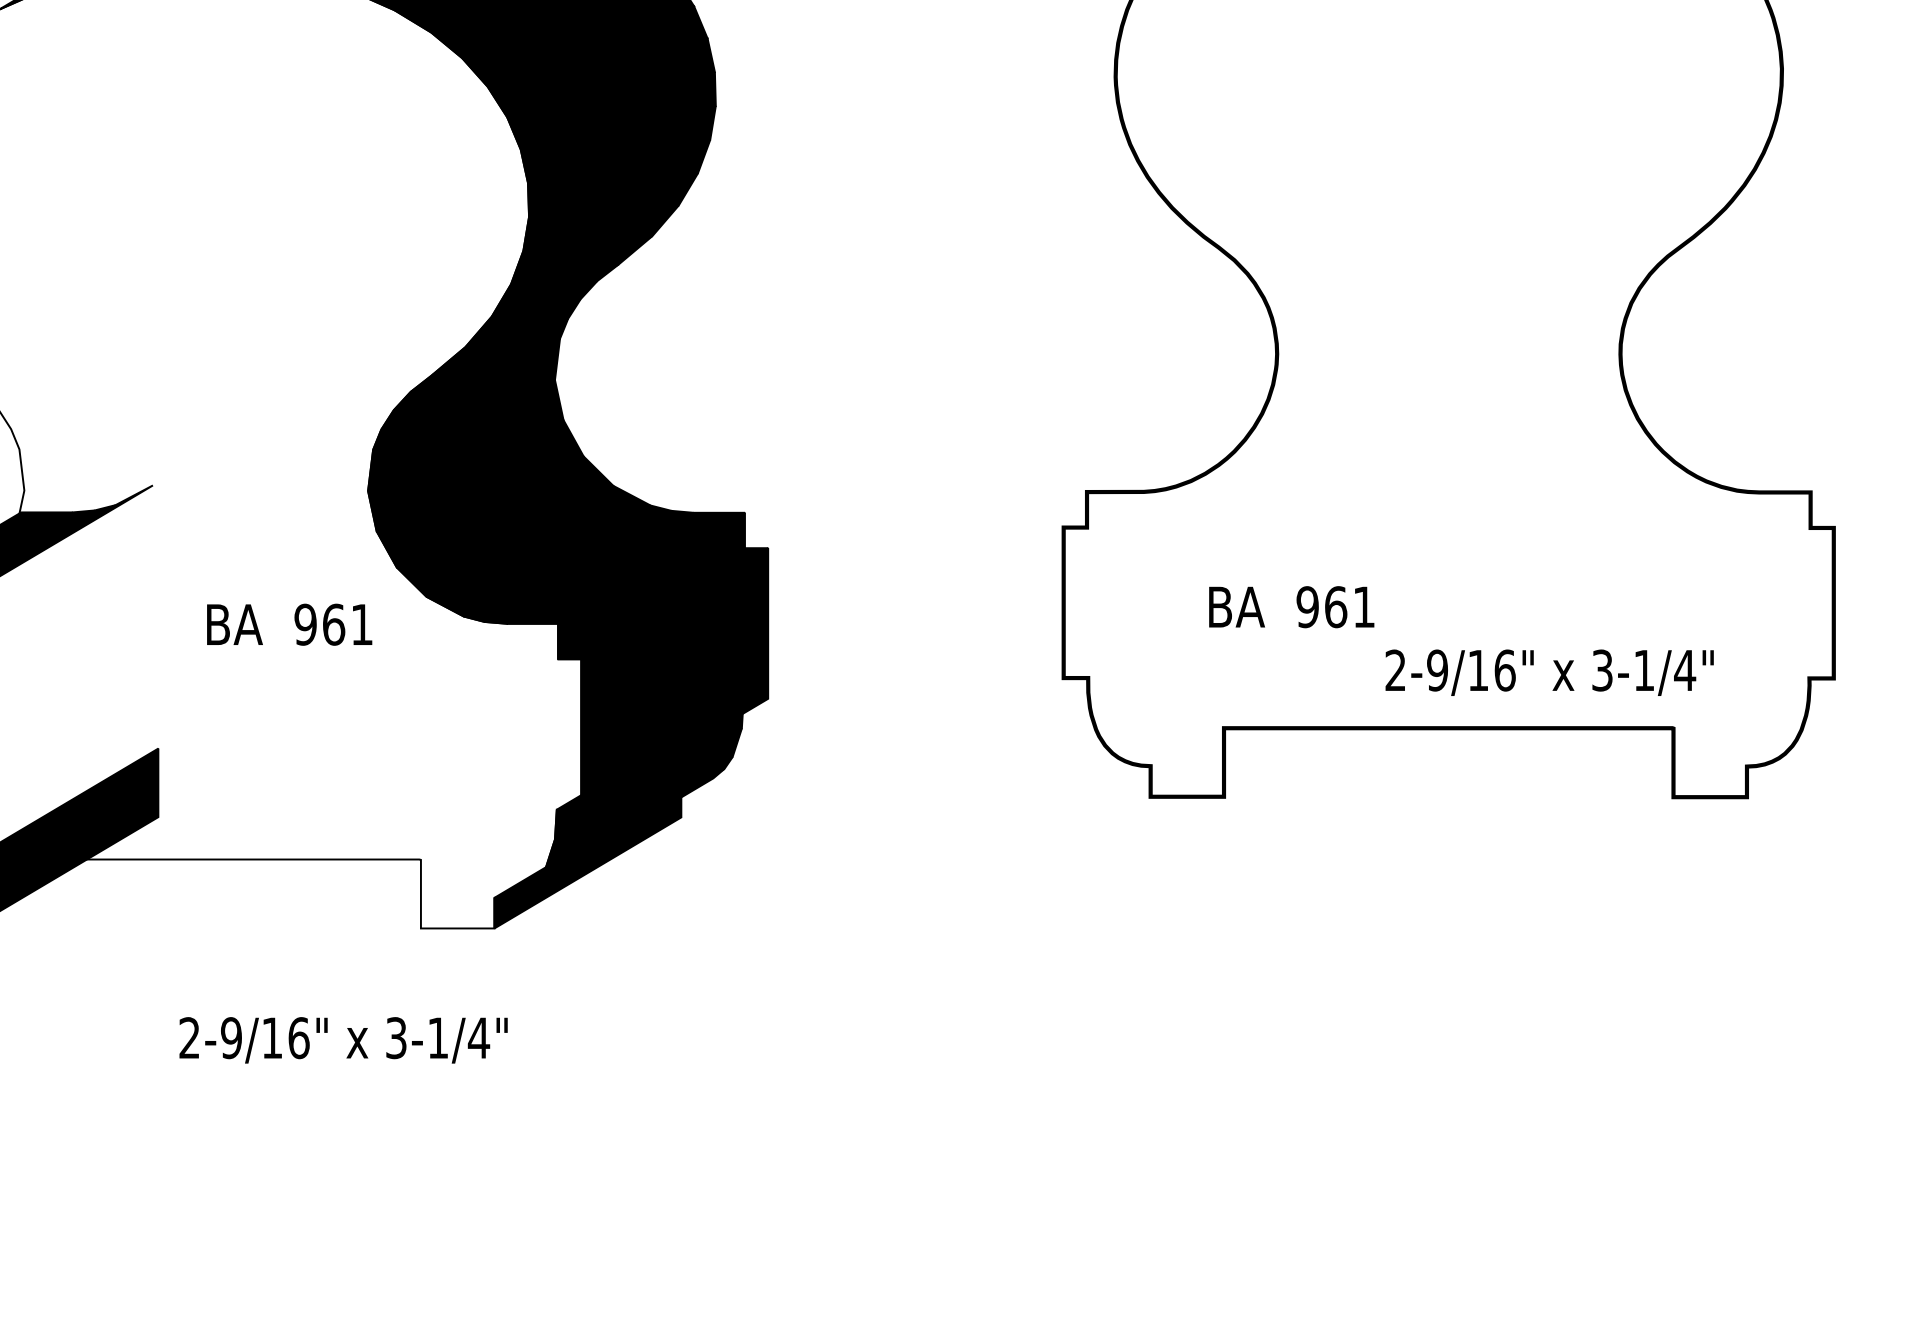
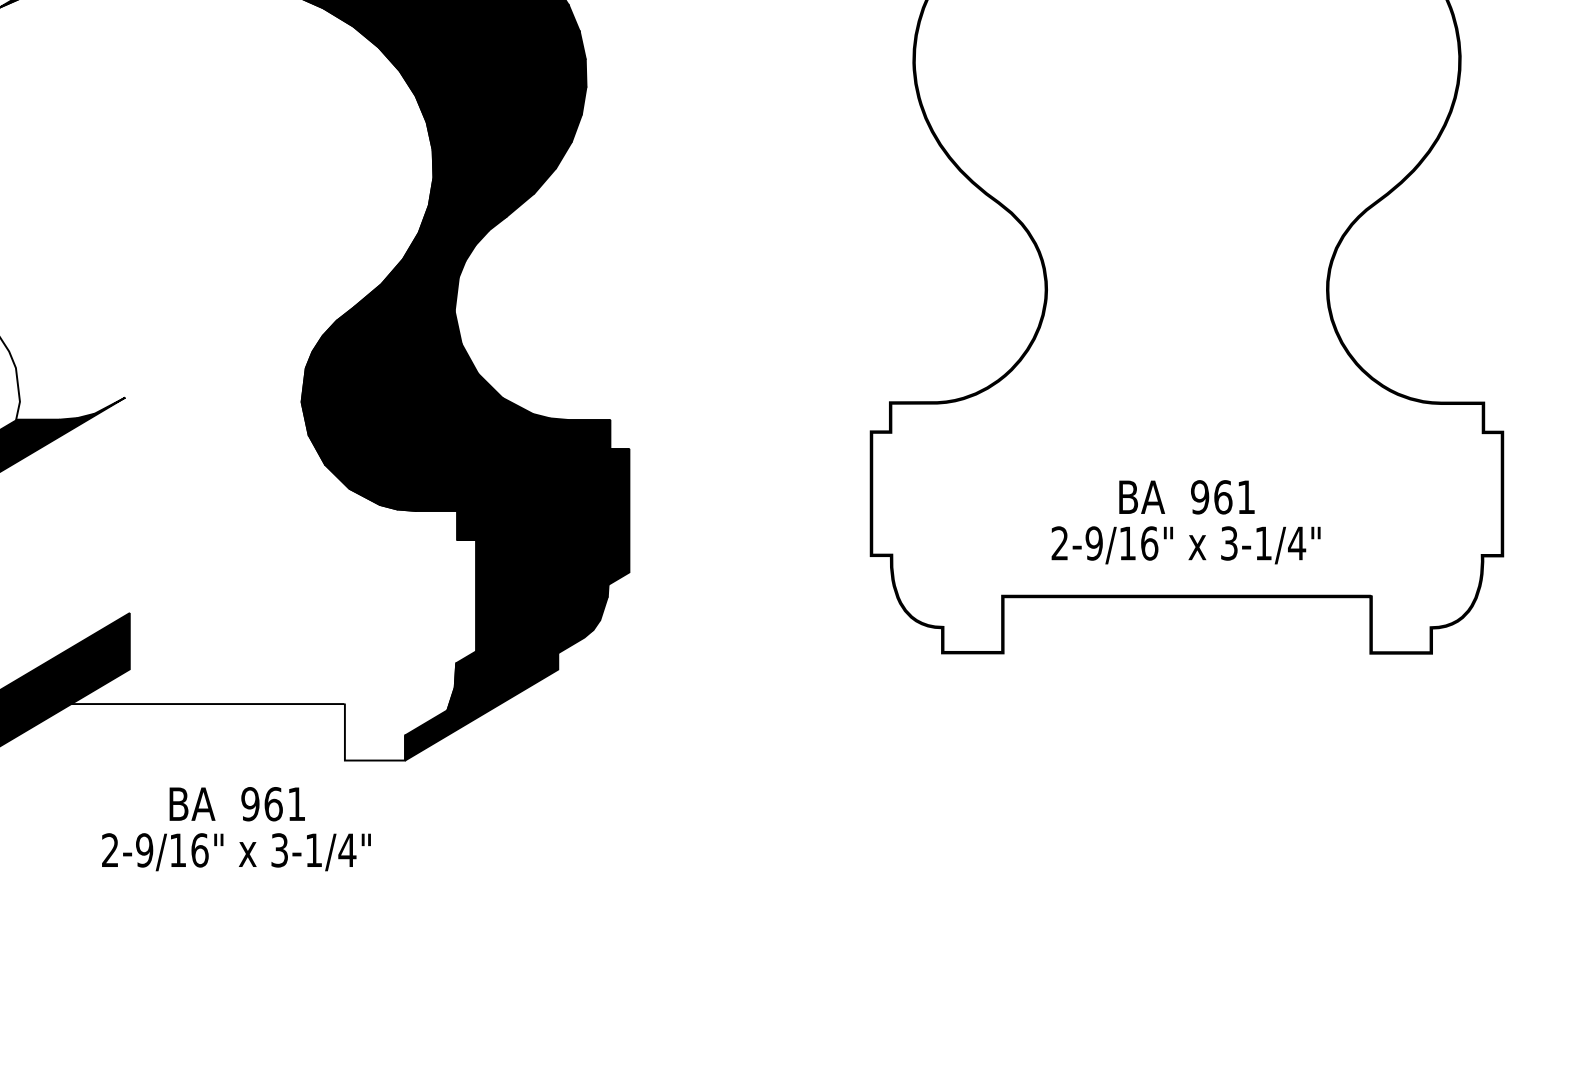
text: (1291, 607) -> (1186, 497), moved
text: (289, 624) -> (237, 803), moved
text: (1549, 672) -> (1185, 545), moved
text: (343, 1040) -> (236, 852), moved

